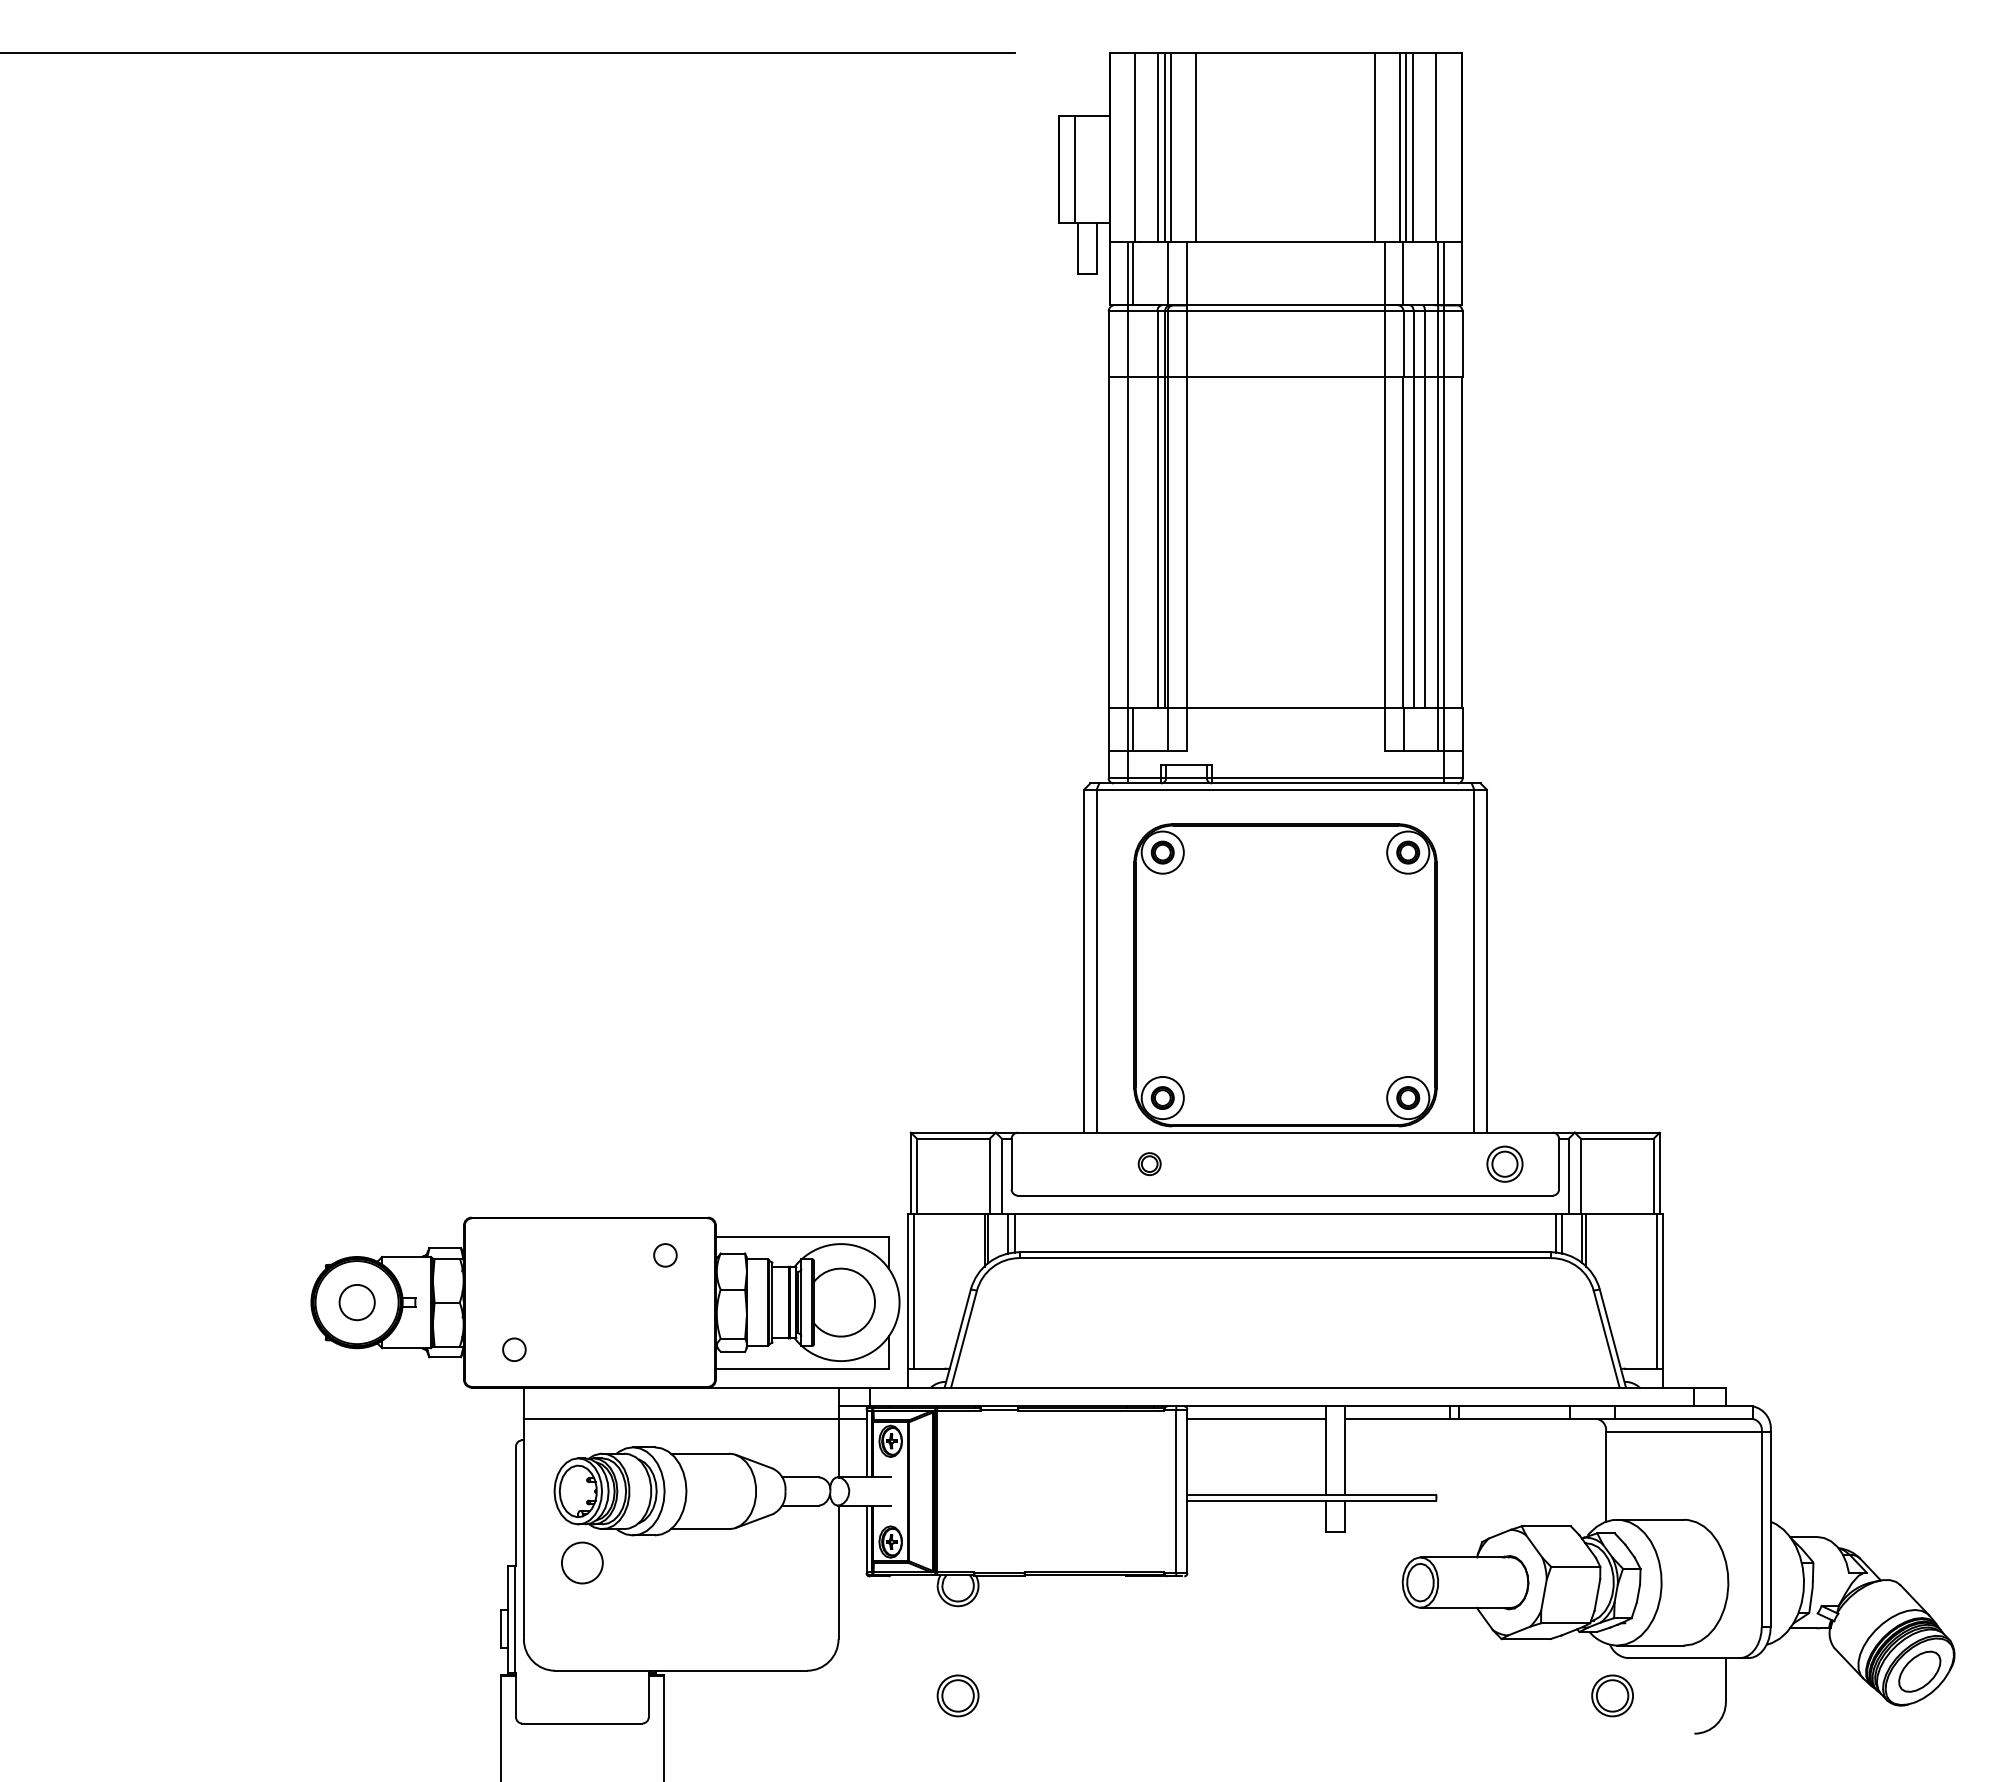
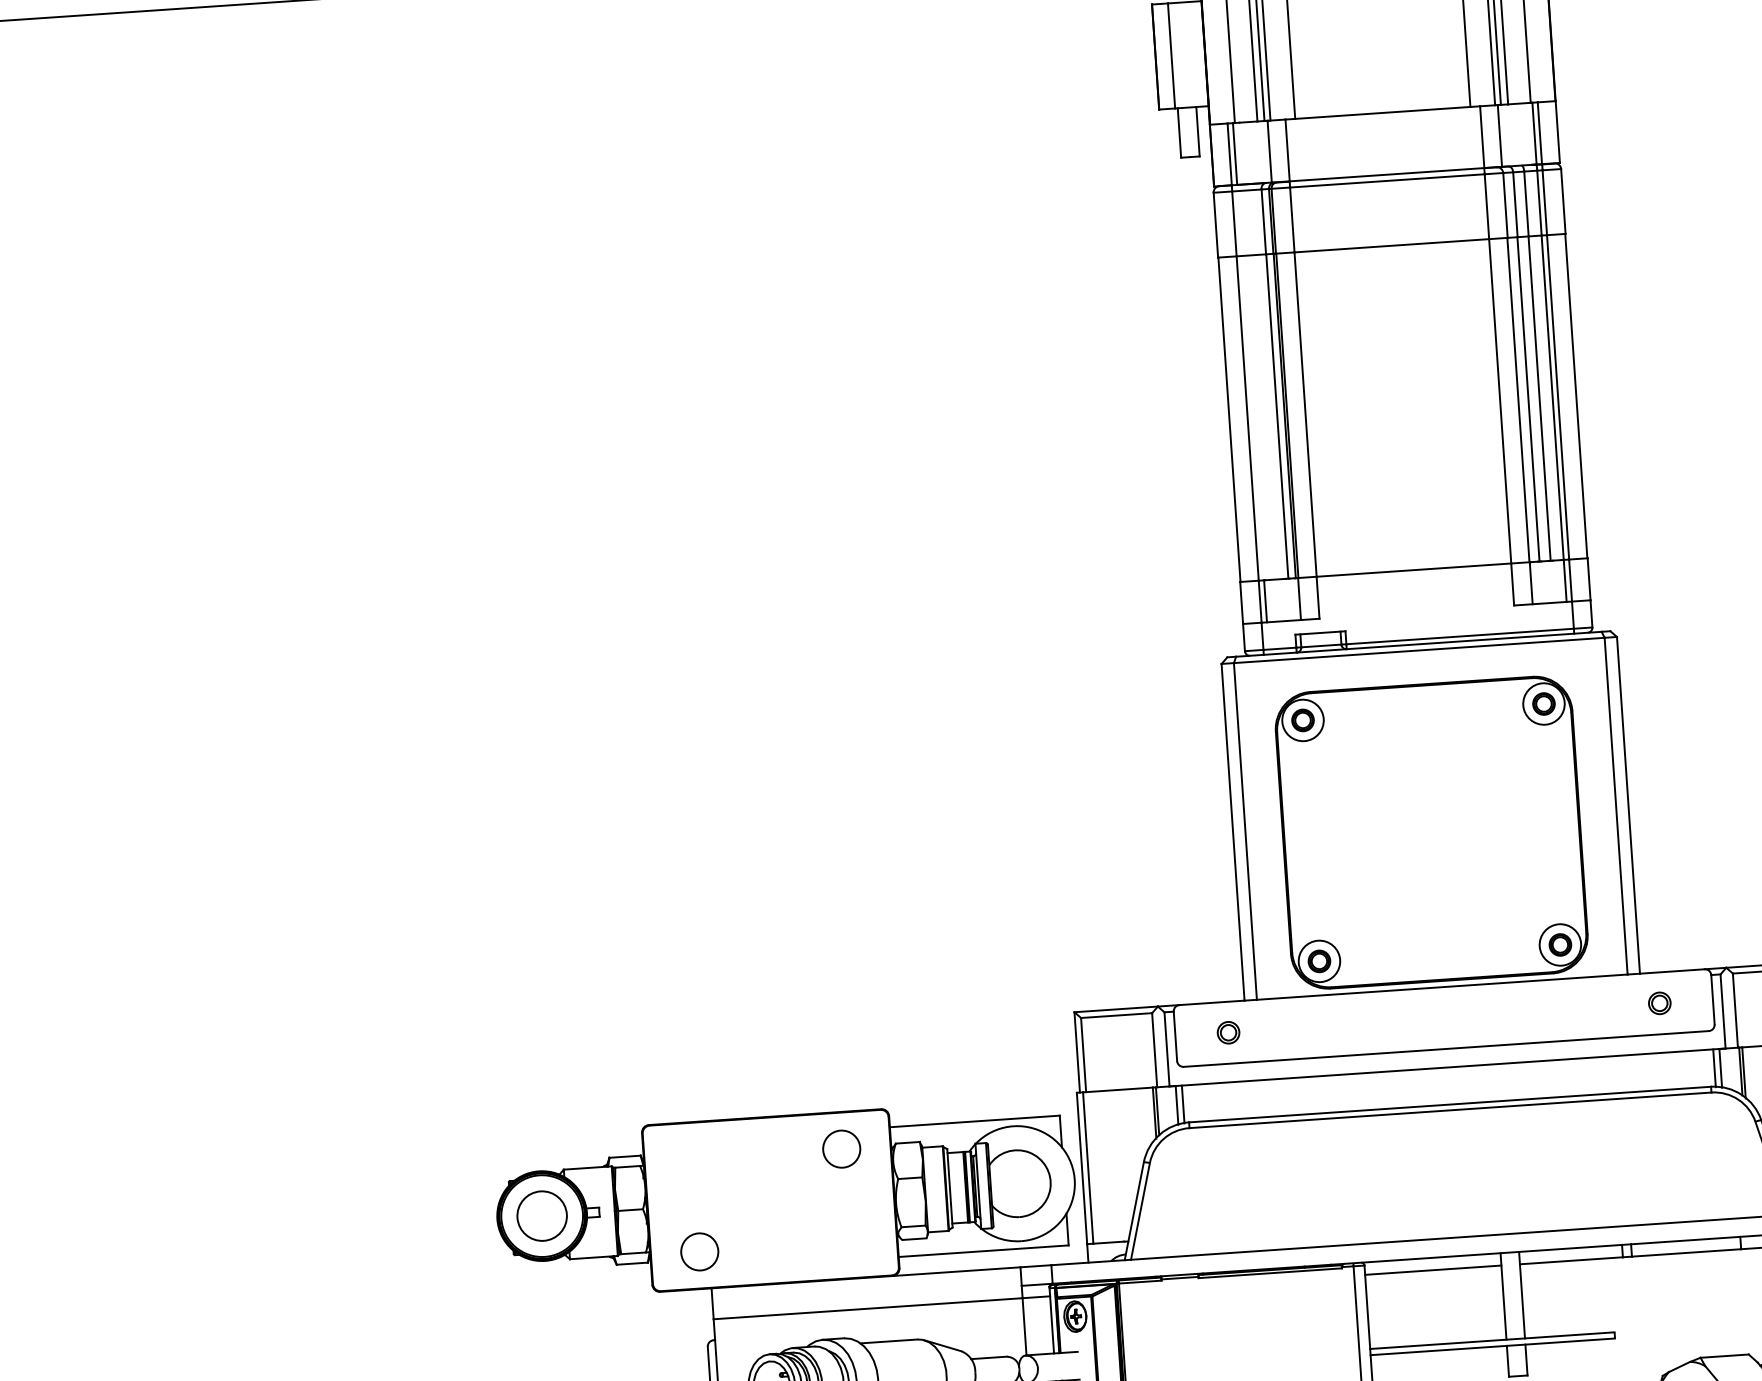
part: (1149, 1163) -> (1228, 1032), moved
part: (1504, 1163) -> (1659, 1002), size x0.62
circle: (665, 1255) -> (841, 1149), size x1.67
circle: (357, 1302) -> (542, 1215), size x1.43
circle: (514, 1349) -> (699, 1251), size x1.67

